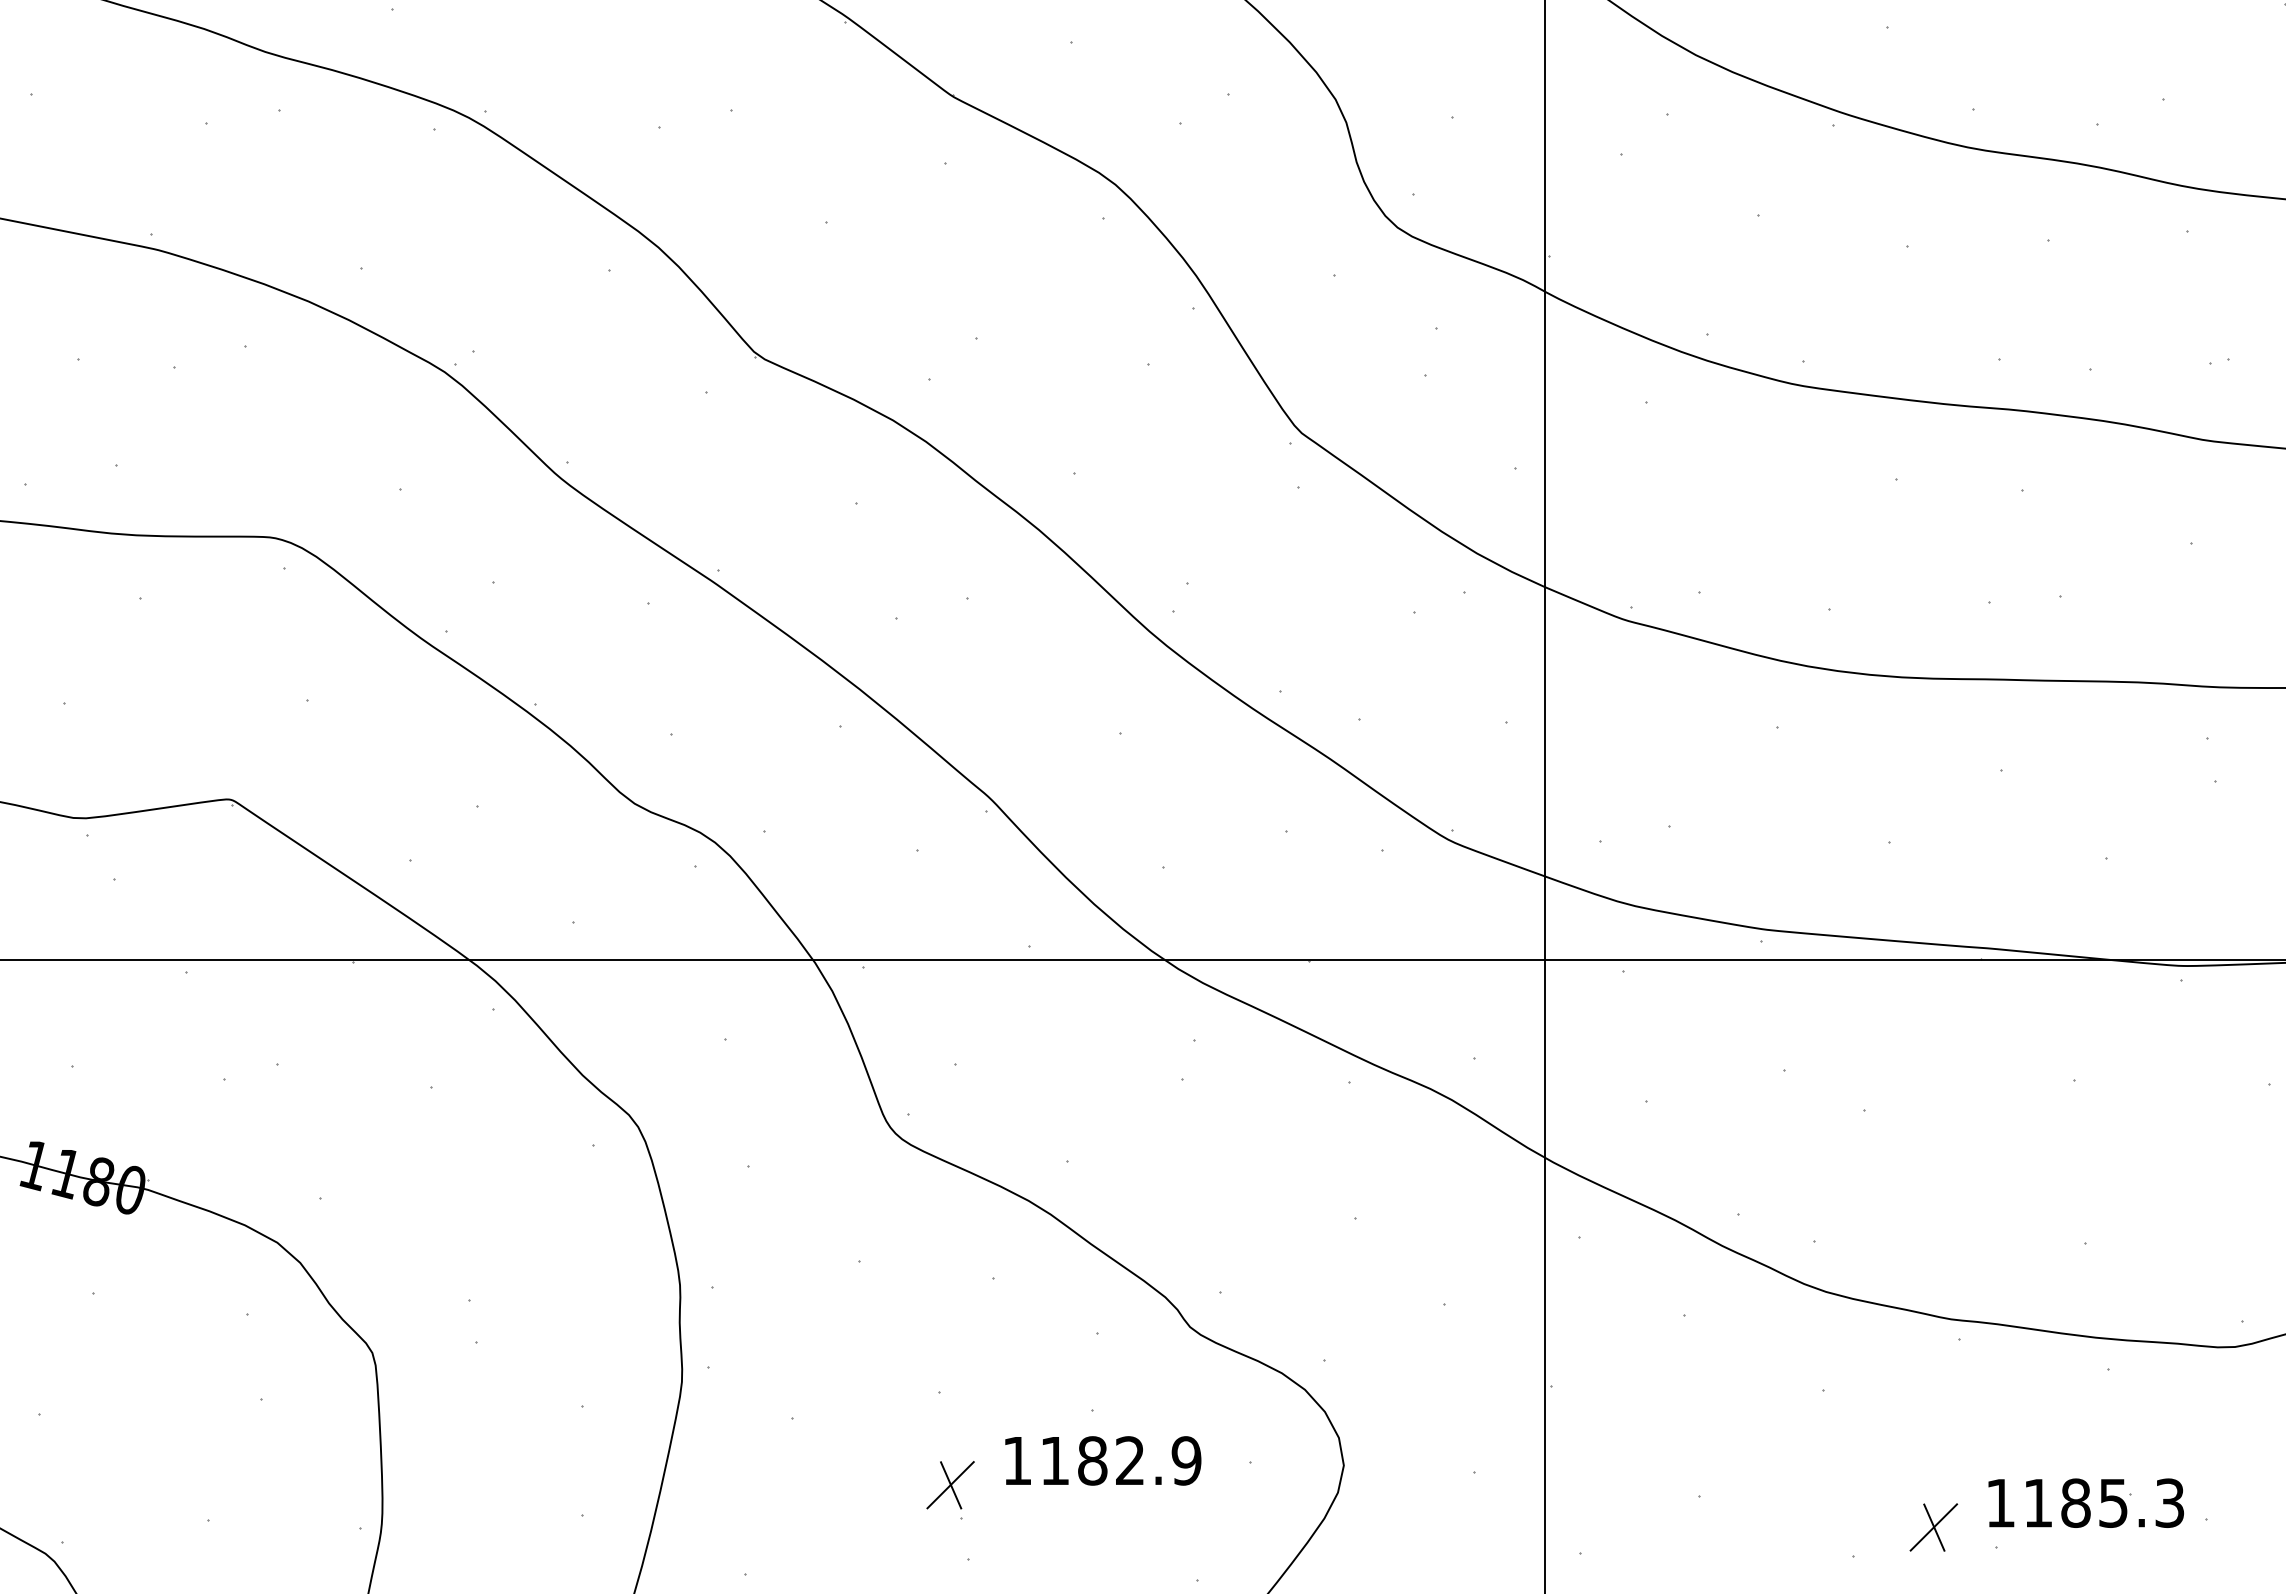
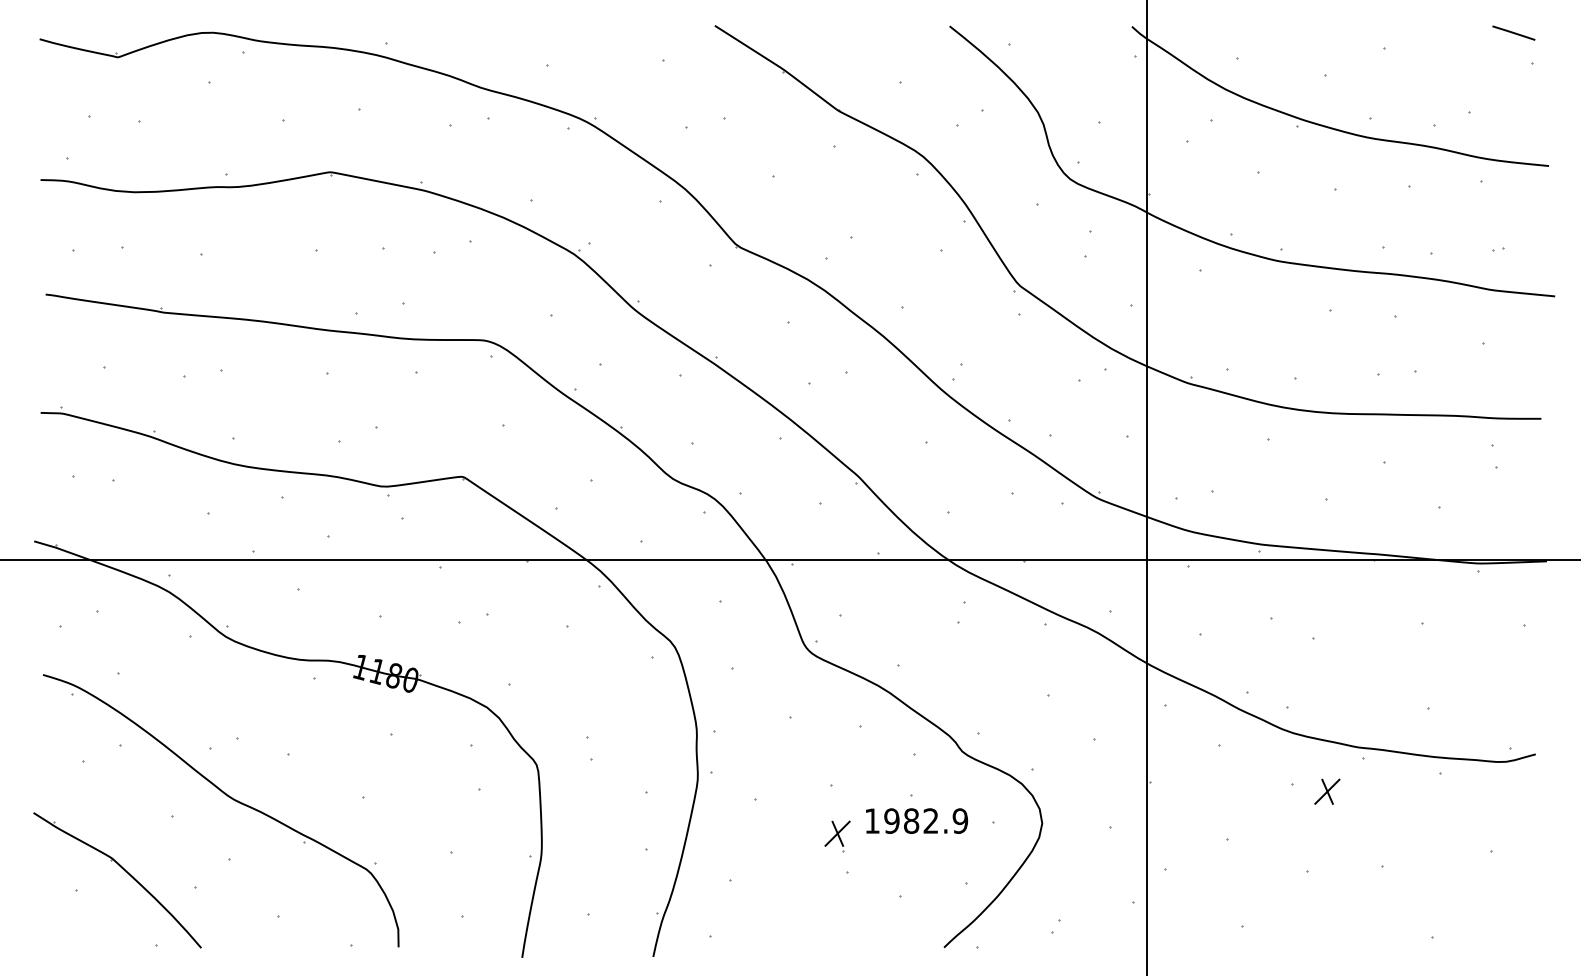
text: (1054, 1459) -> (891, 820), 1182.9 -> 1982.9
part: (2085, 1501) -> (1428, 842), removed
part: (1934, 1526) -> (1327, 791), moved

